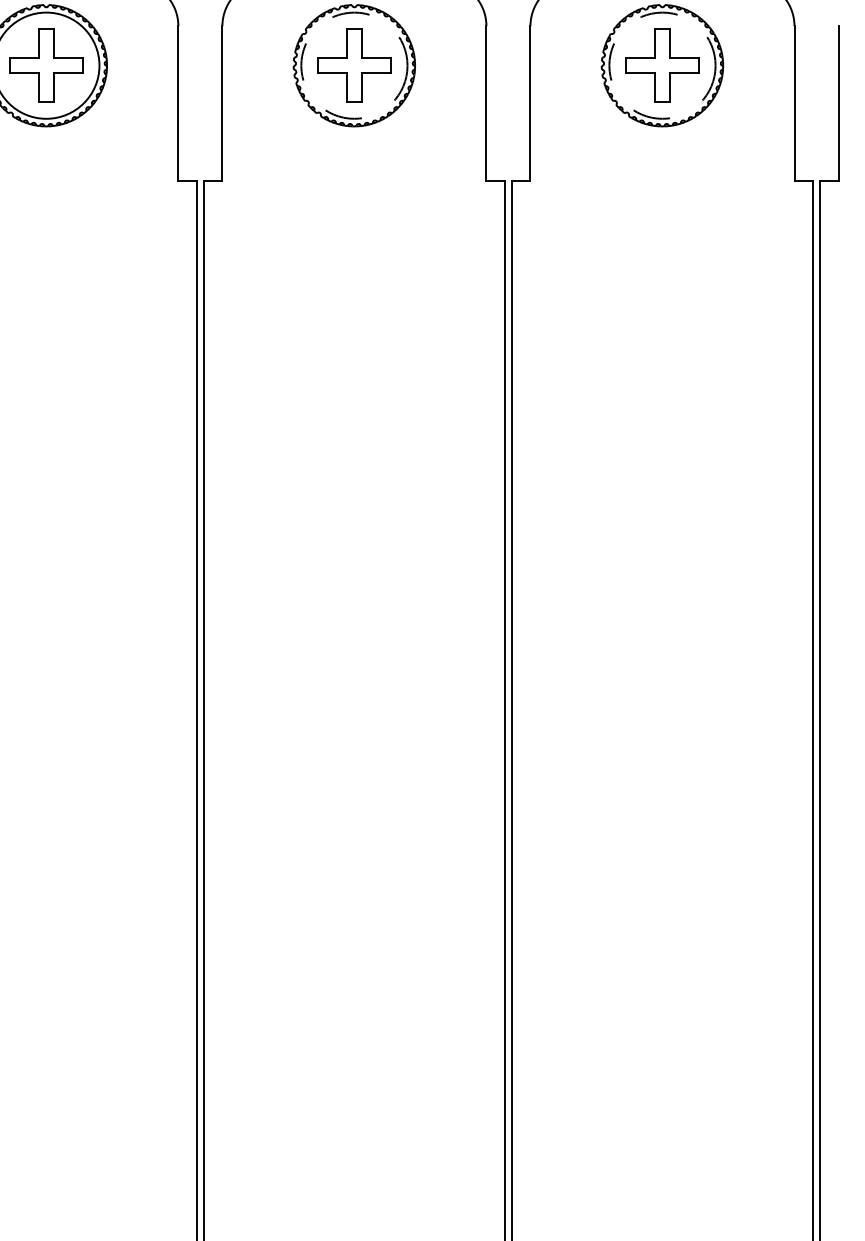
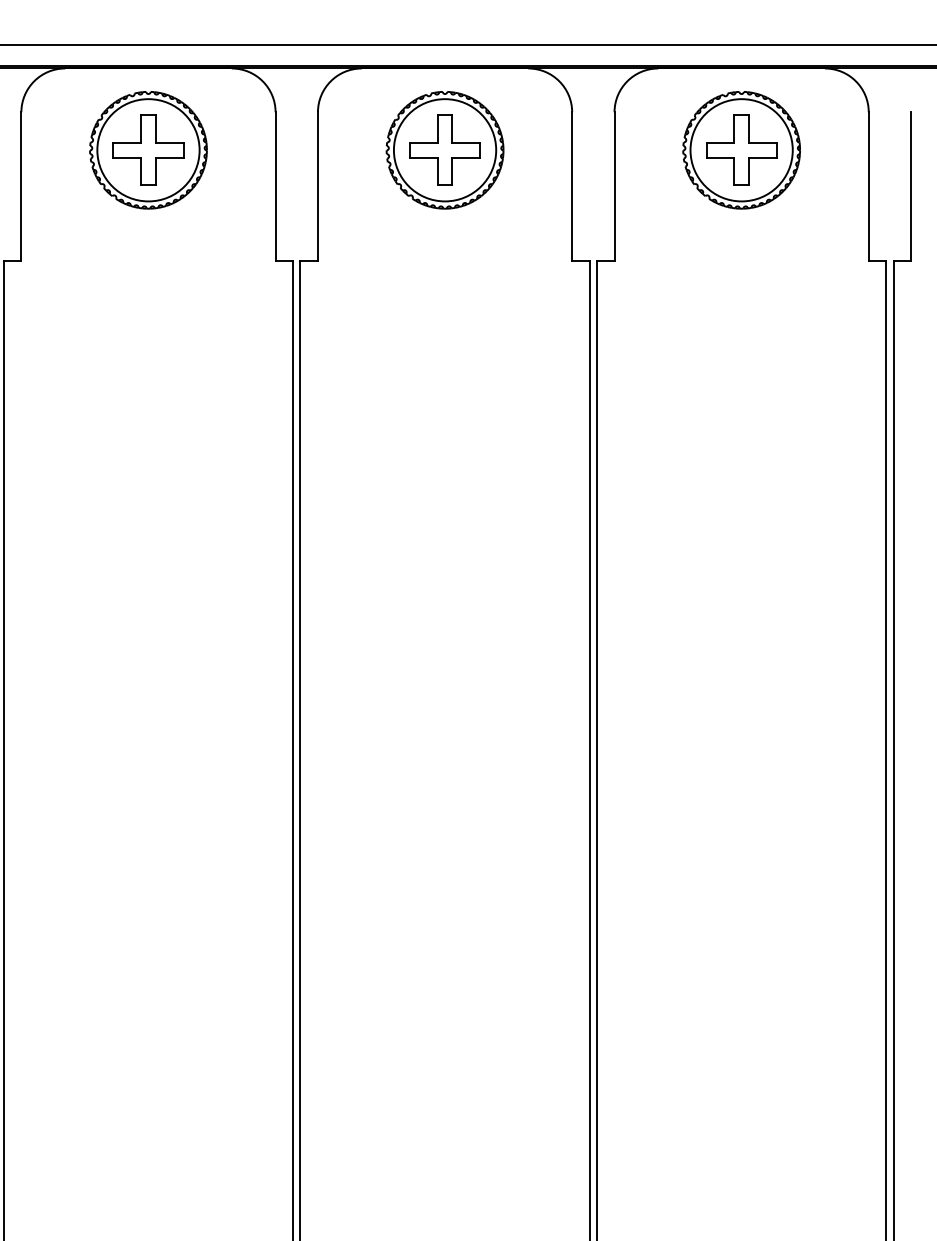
circle: (353, 65) -> (444, 150), dashed -> solid
circle: (662, 65) -> (741, 150), dashed -> solid

